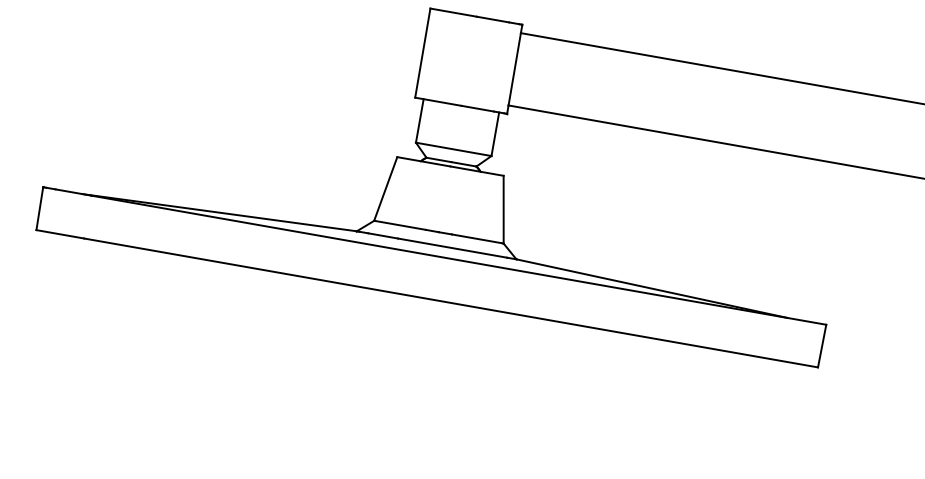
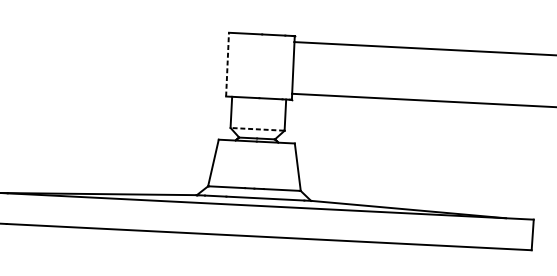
line: (422, 52) -> (227, 64), solid -> dashed
line: (453, 149) -> (257, 129), solid -> dashed

